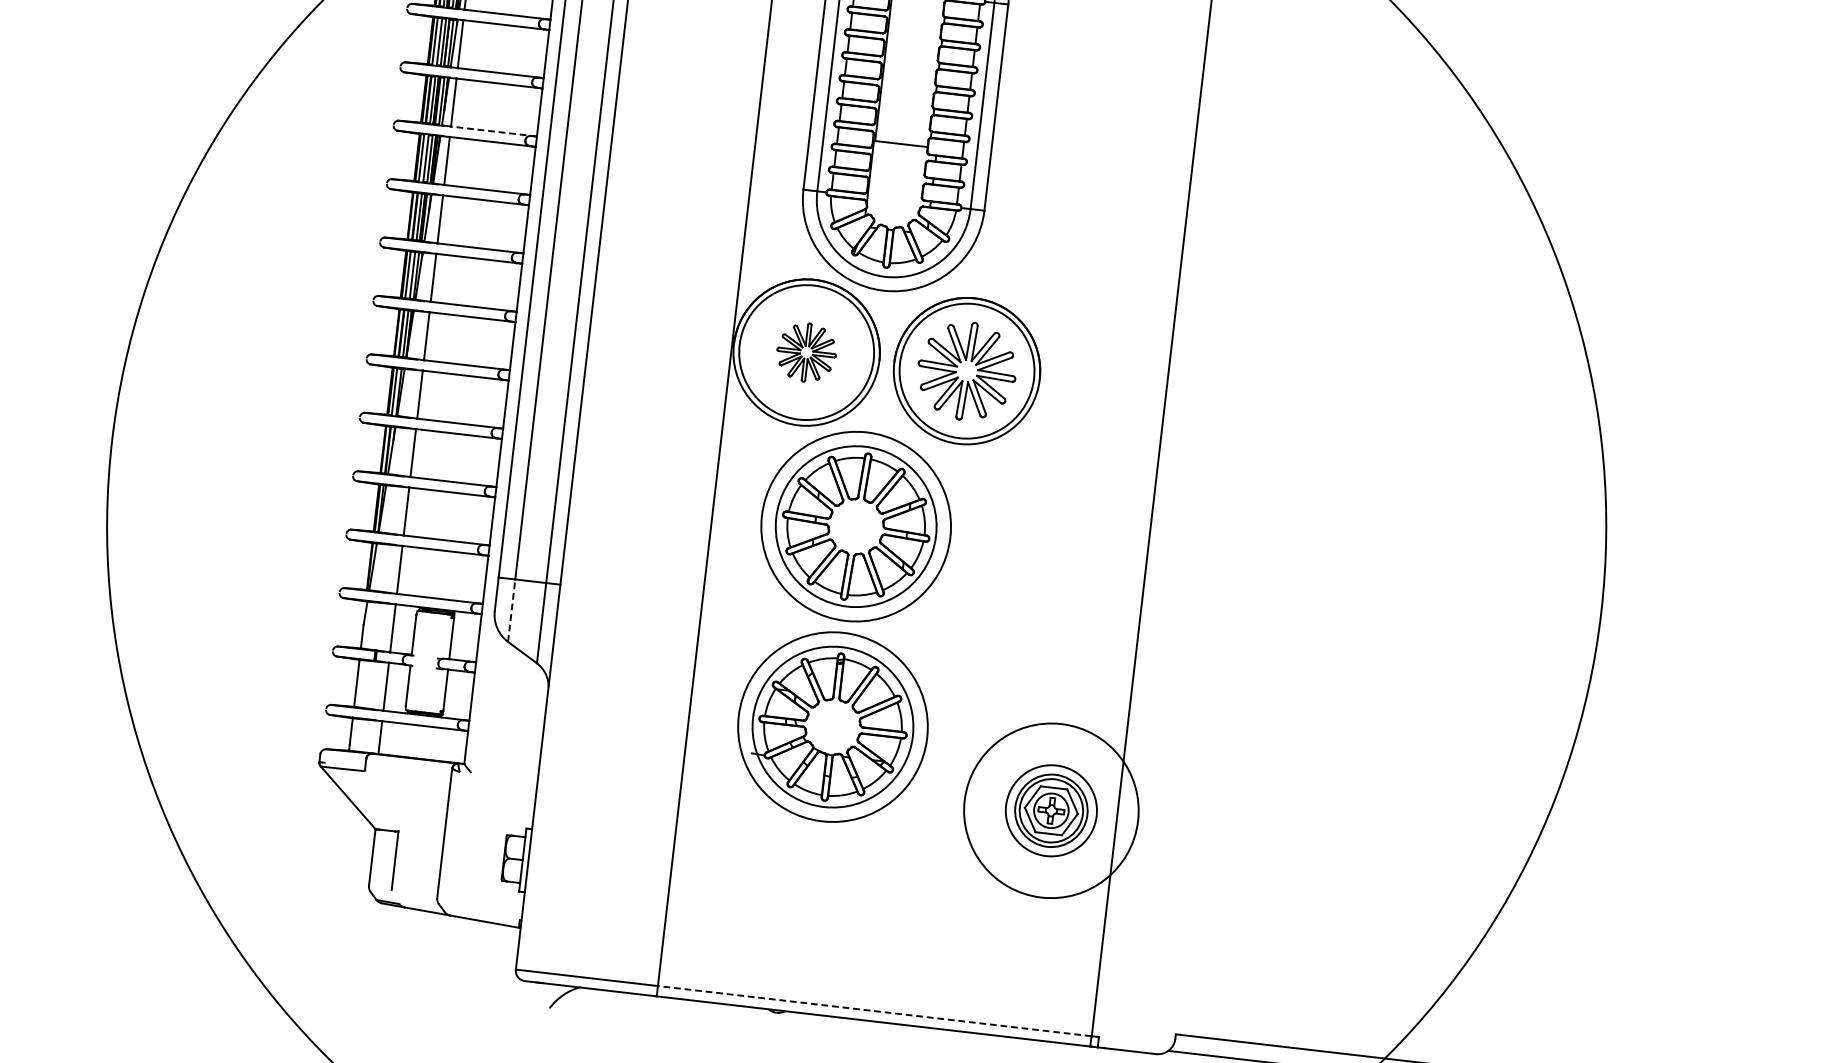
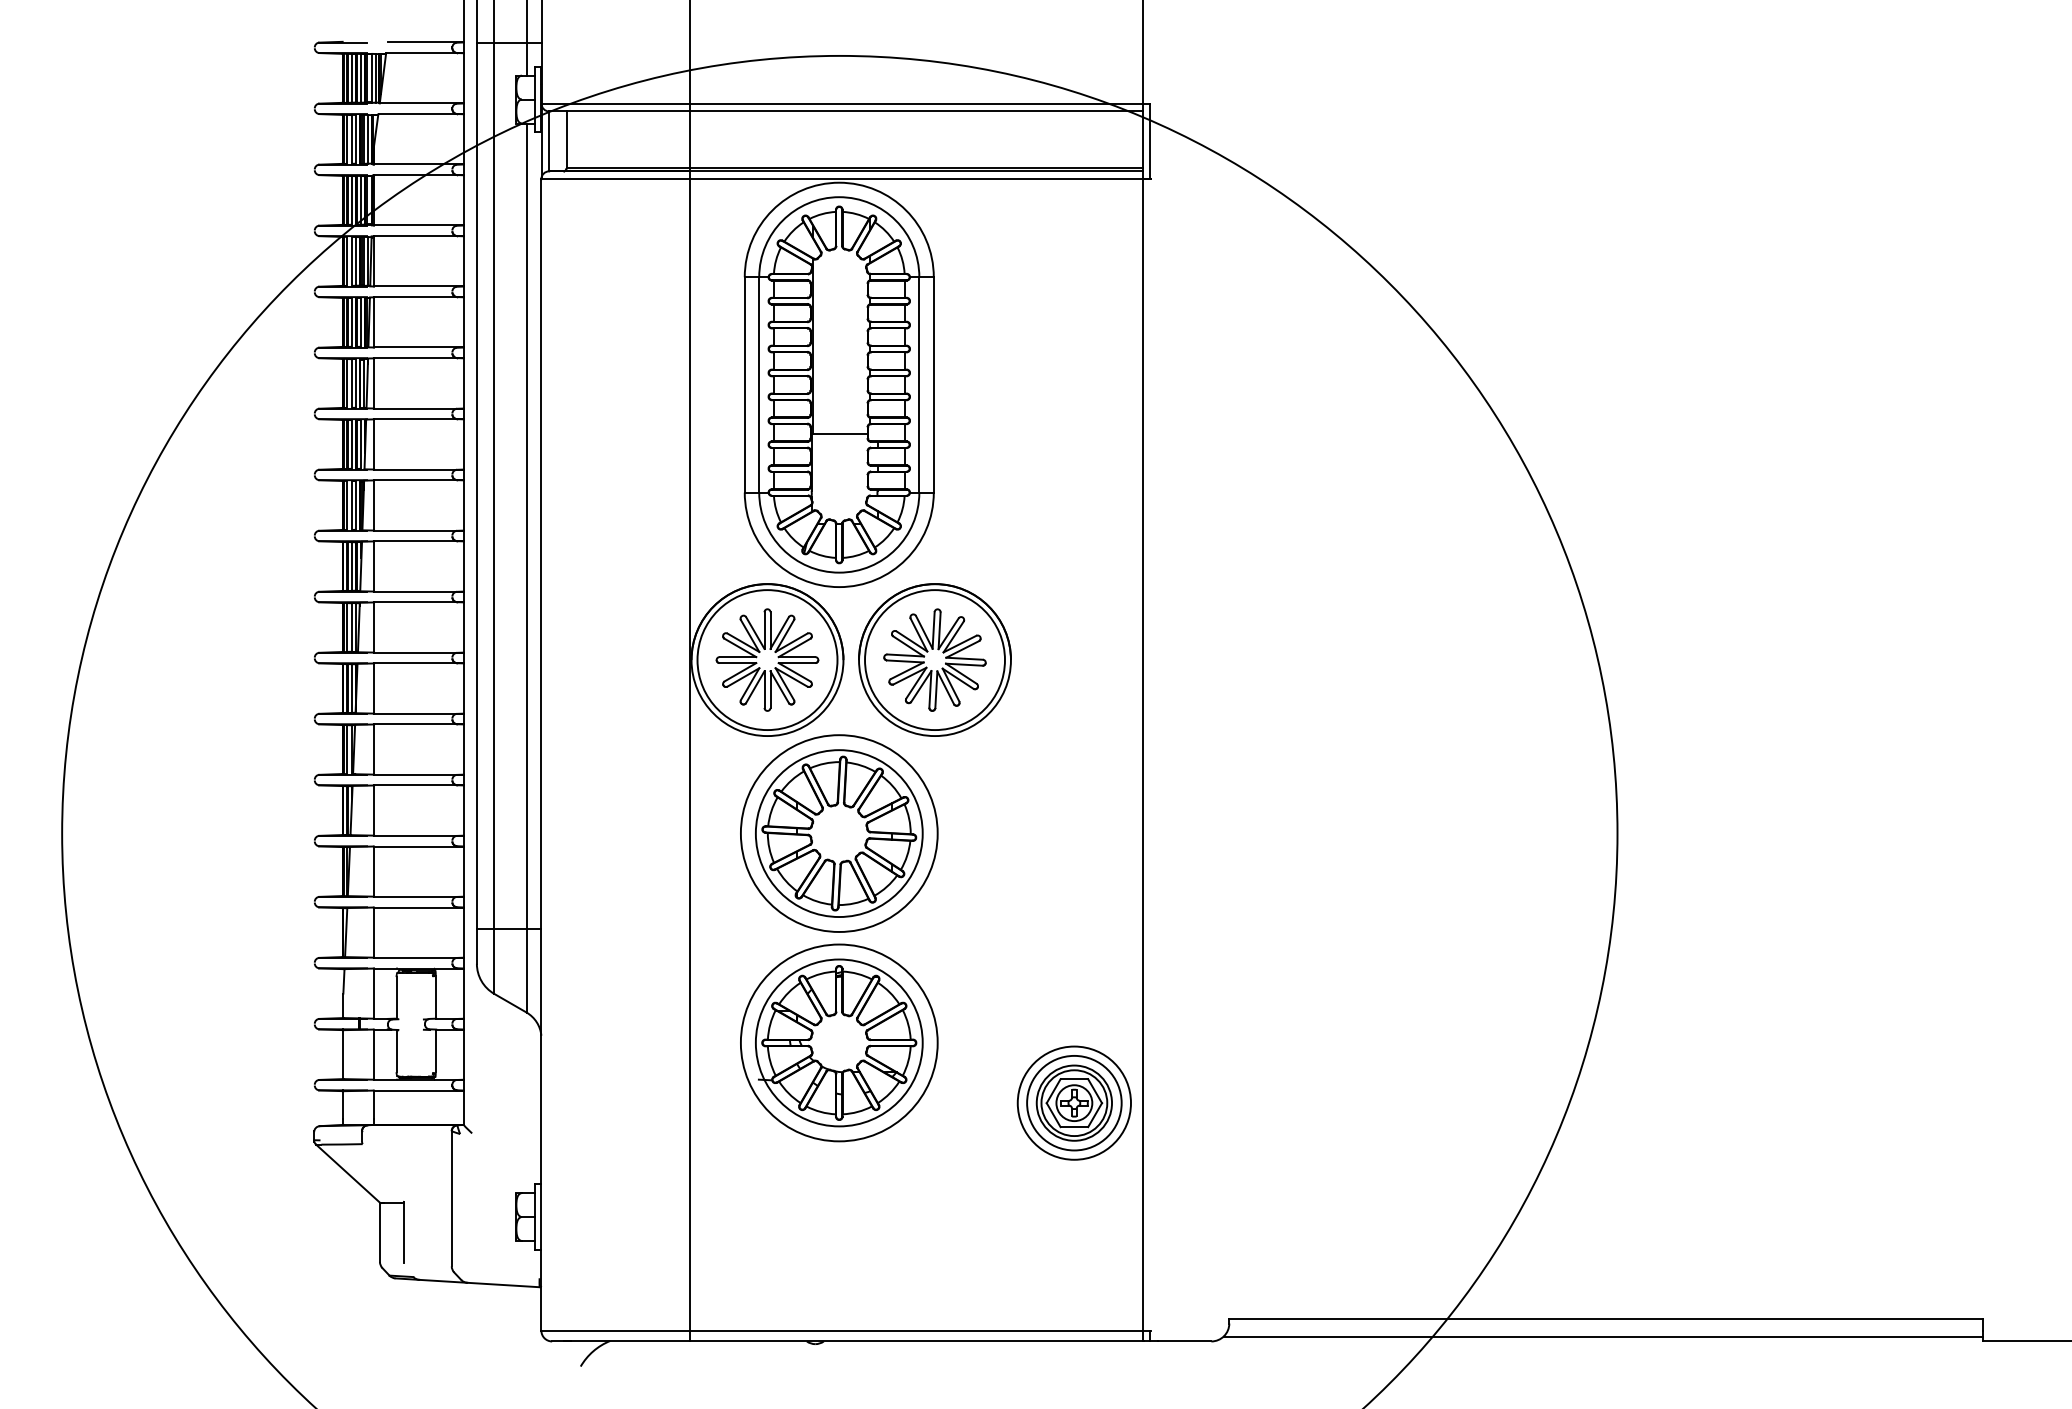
line: (493, 131) -> (418, 469), dashed -> solid
part: (806, 352) -> (767, 659), size x1.67
line: (511, 610) -> (494, 961), dashed -> solid
circle: (1051, 810) -> (1074, 1102), size x0.62
line: (874, 1010) -> (915, 1330), dashed -> solid

